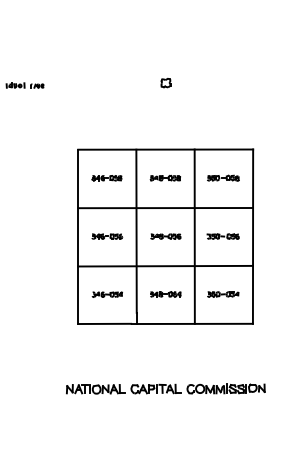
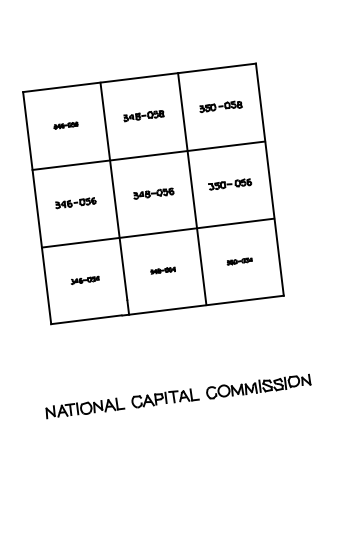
part: (106, 178) -> (65, 125), size x0.6
part: (106, 294) -> (84, 280), size x0.7
part: (165, 294) -> (162, 270), size x0.6
part: (223, 294) -> (239, 261), size x0.6

